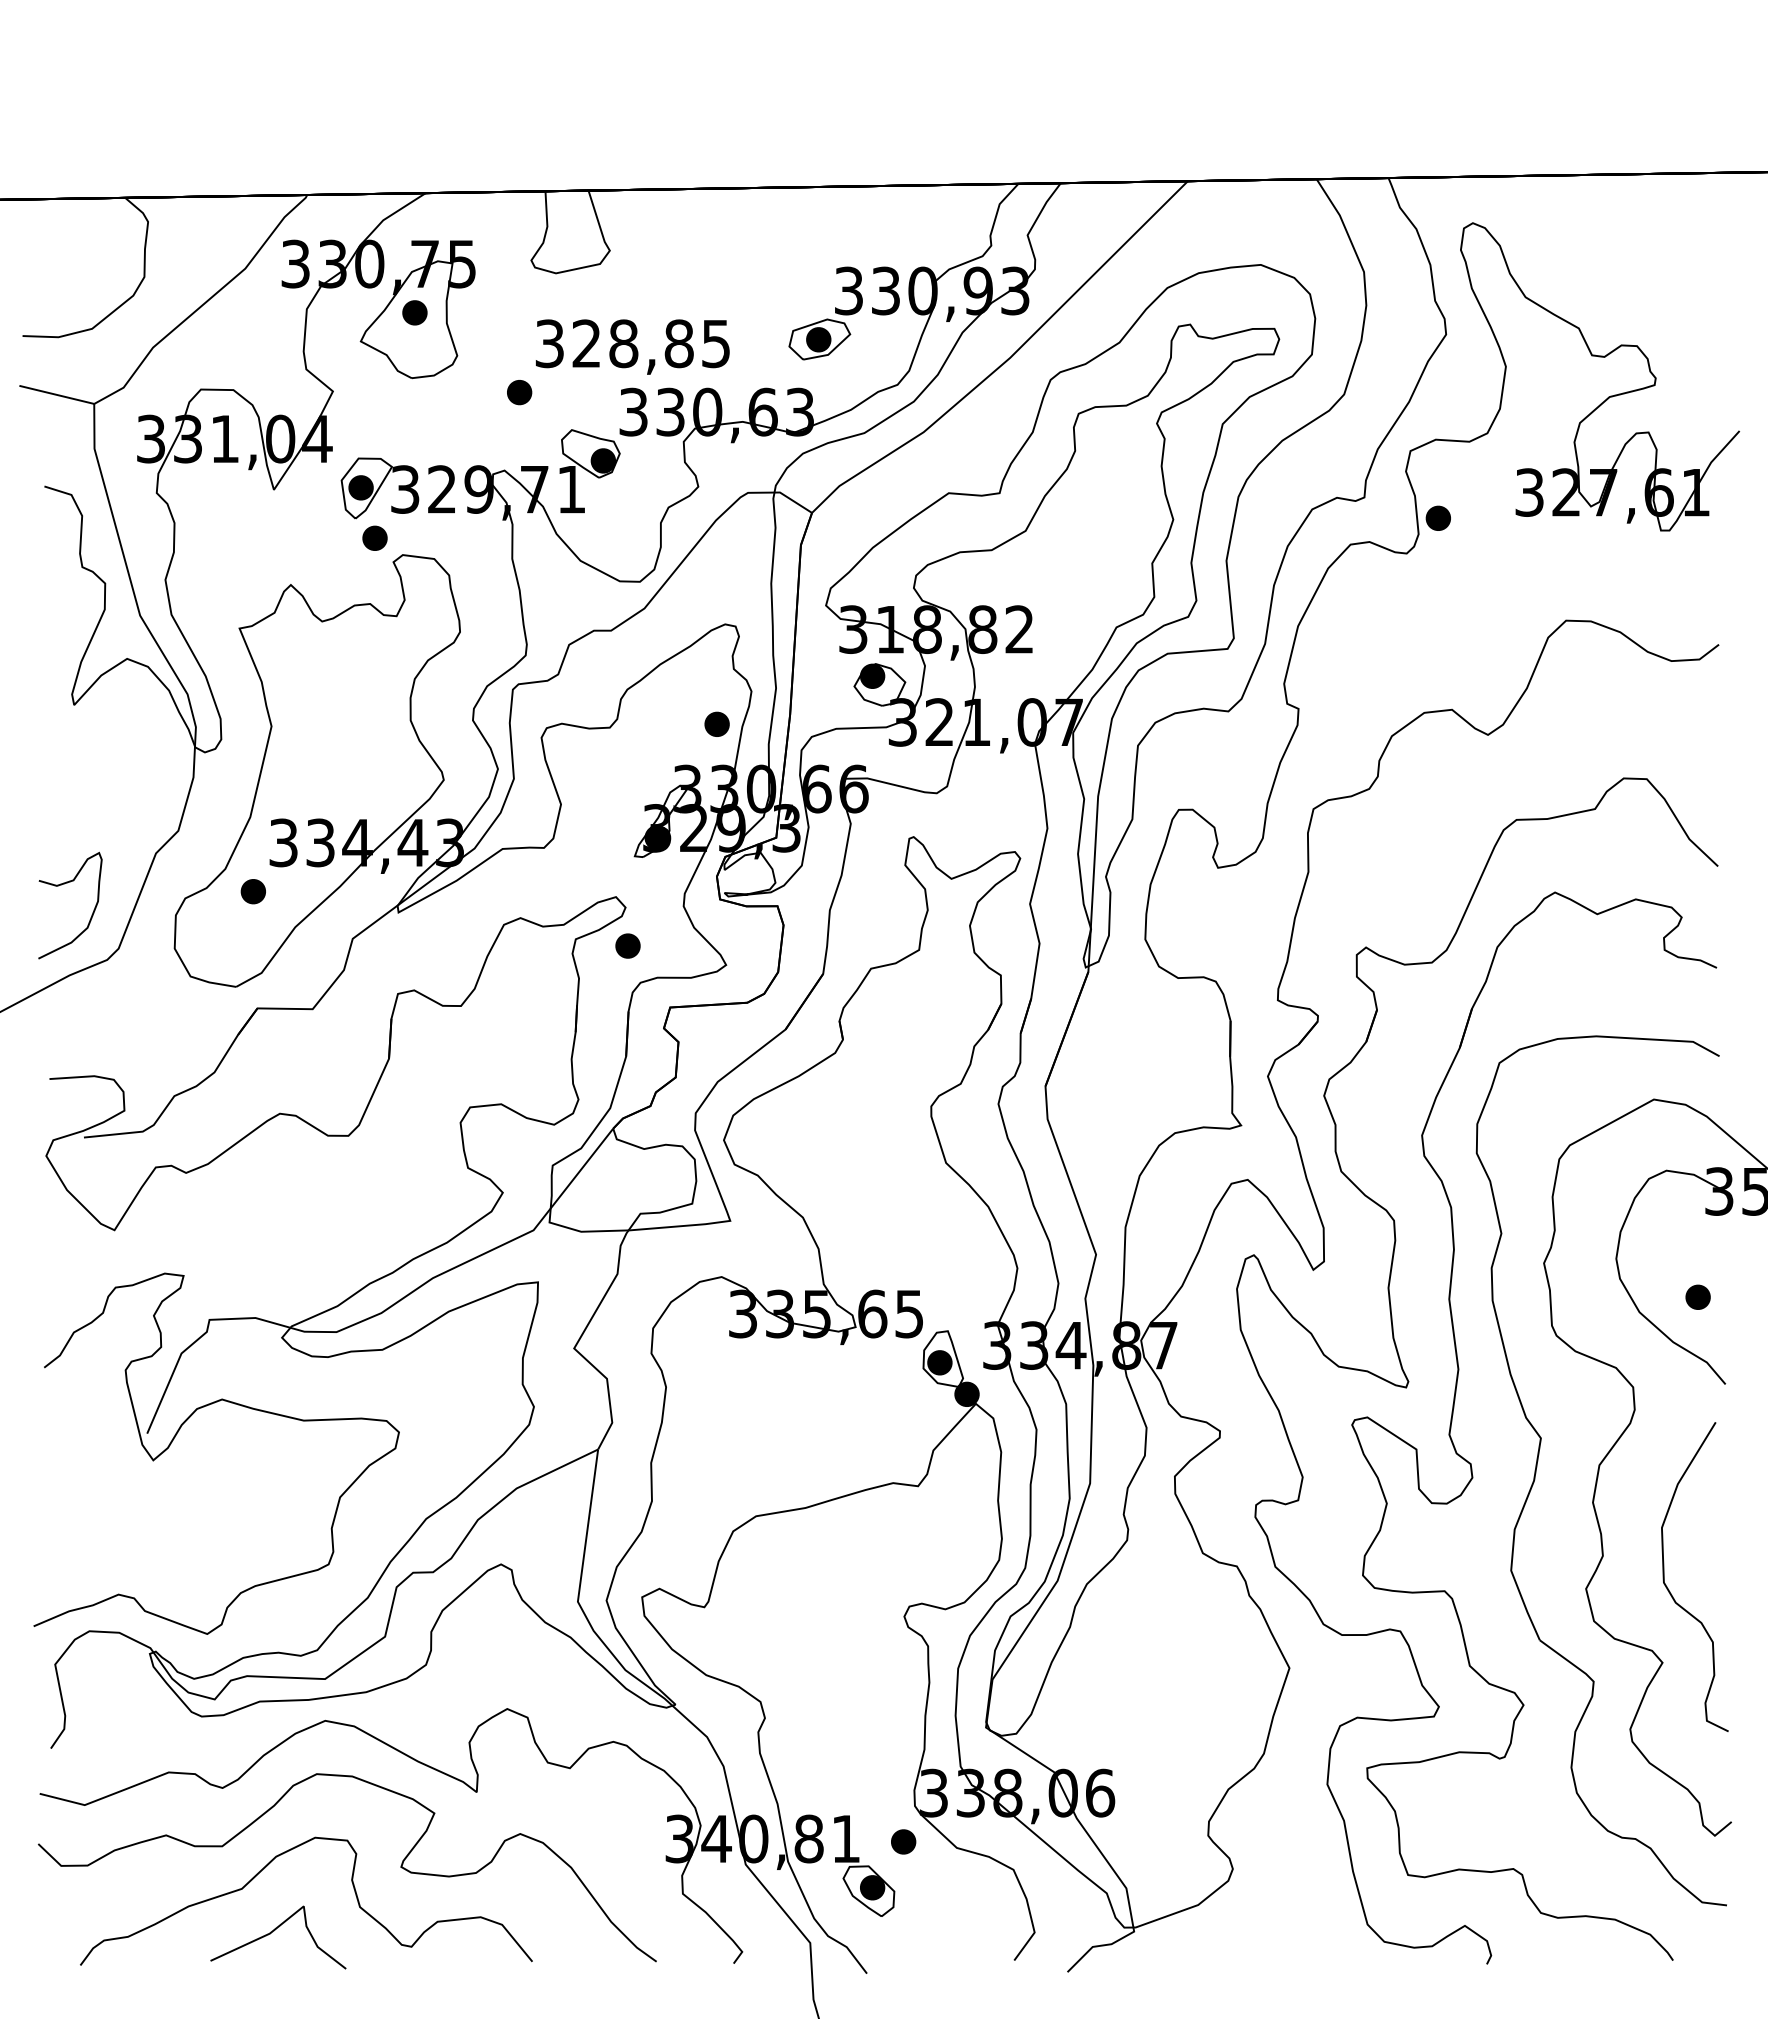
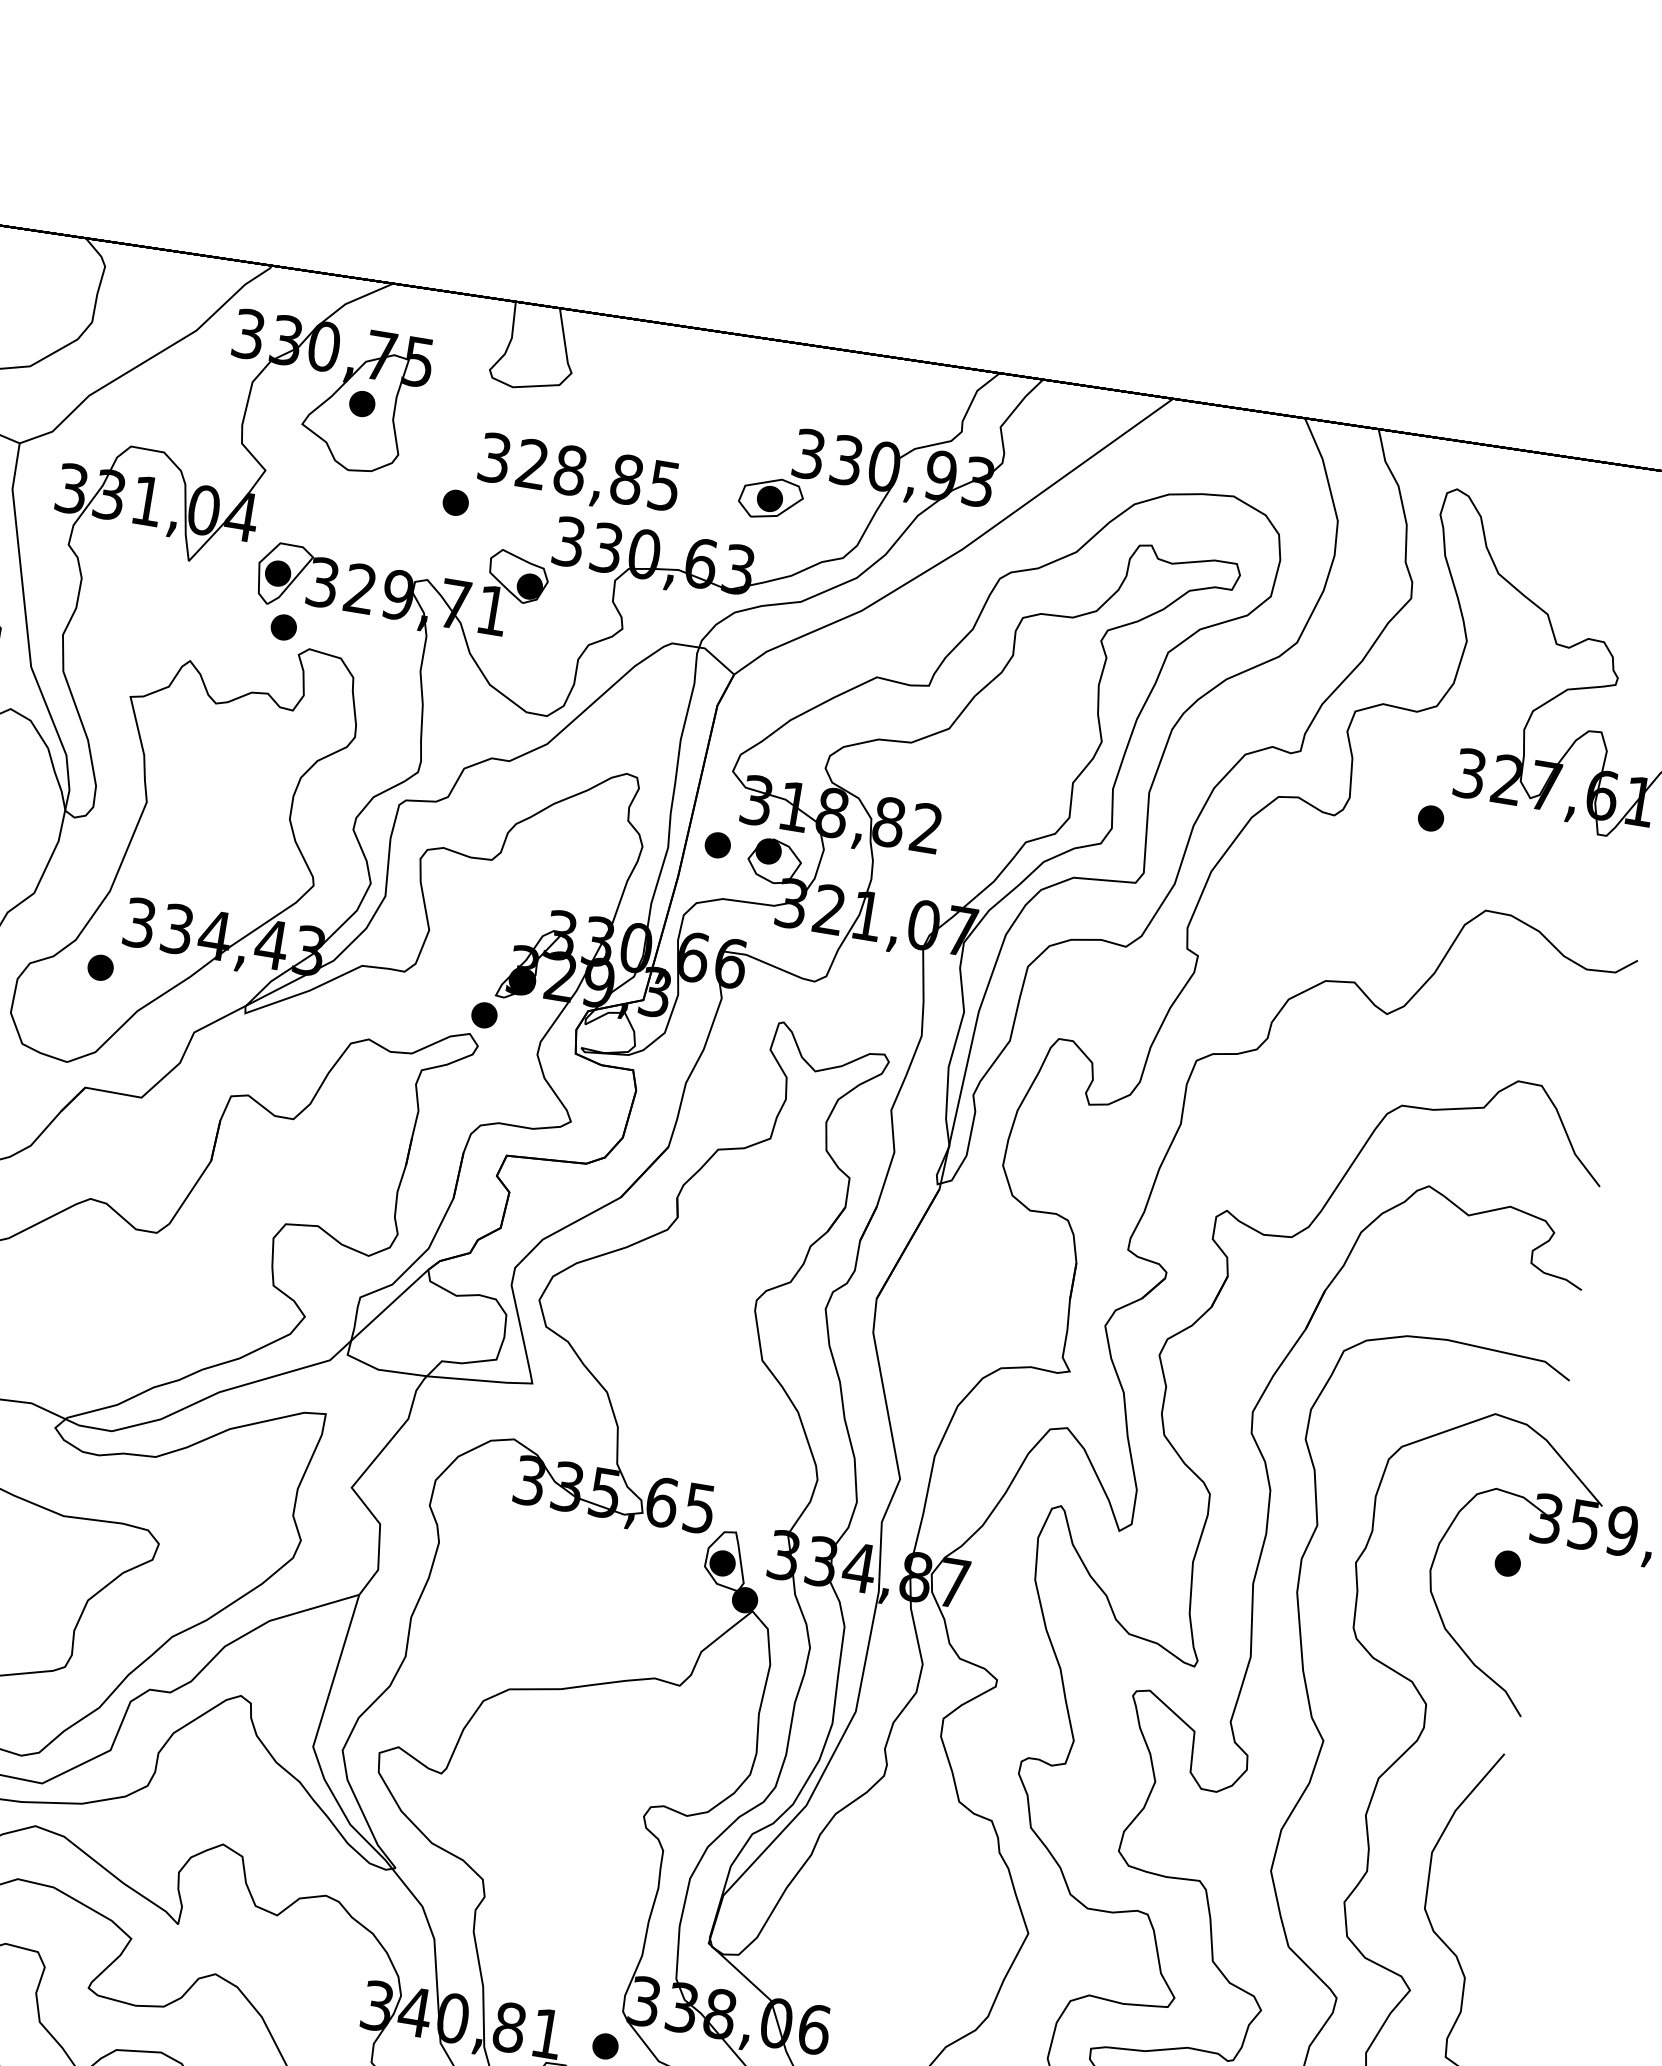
part: (1437, 517) -> (1430, 817), moved
part: (716, 723) -> (717, 844), moved
part: (627, 945) -> (484, 1014), moved
part: (1697, 1296) -> (1507, 1562), moved

